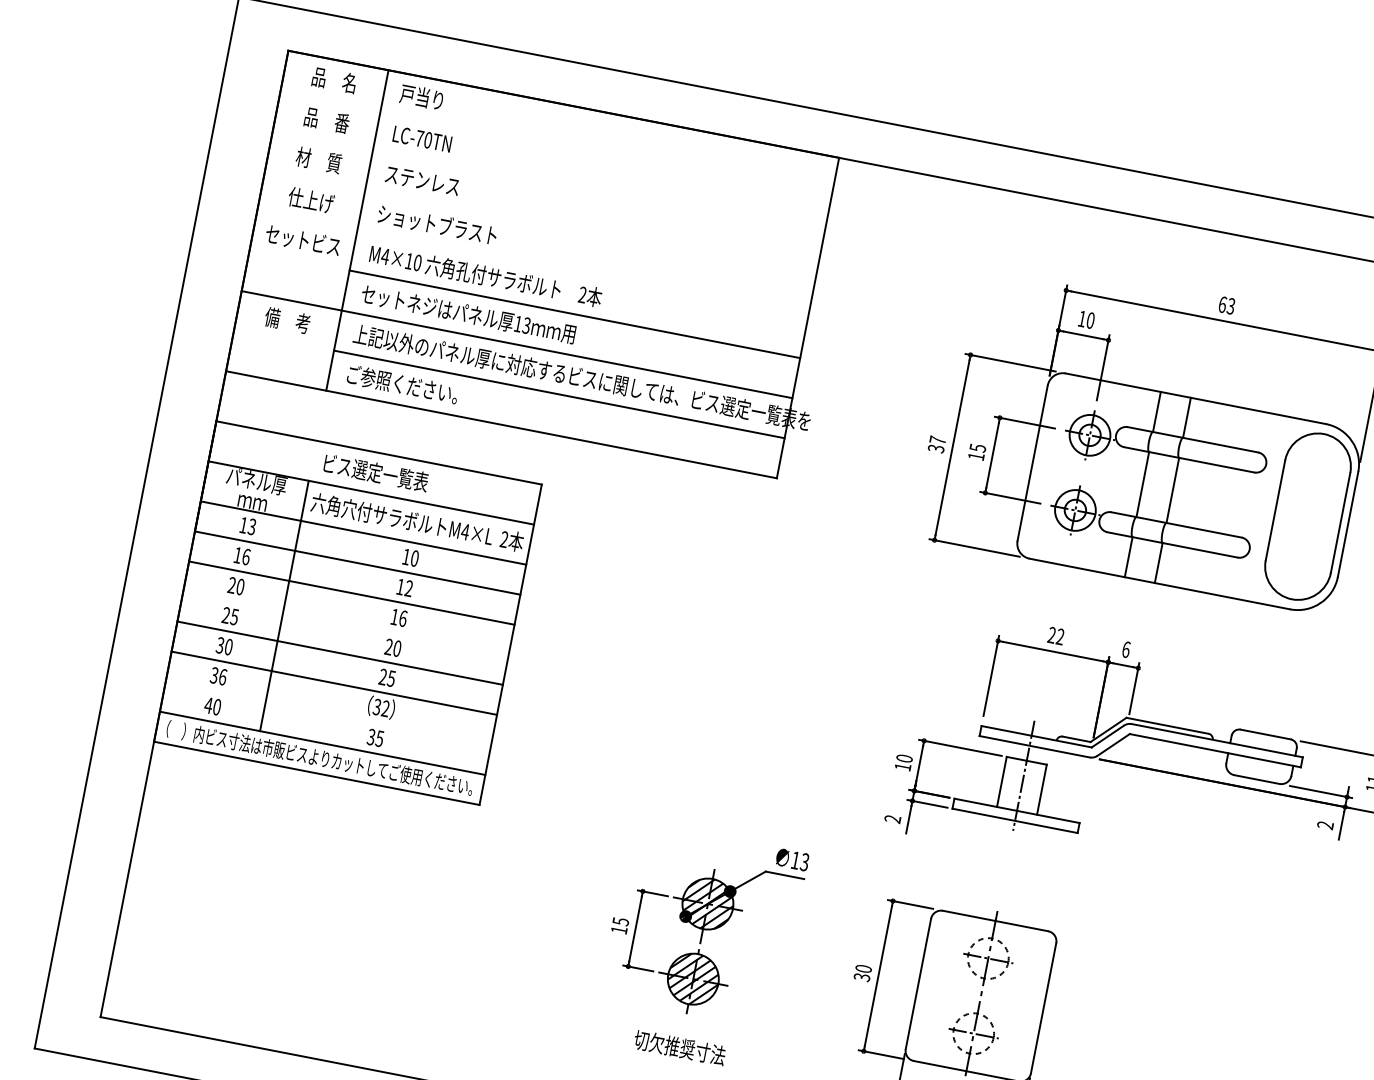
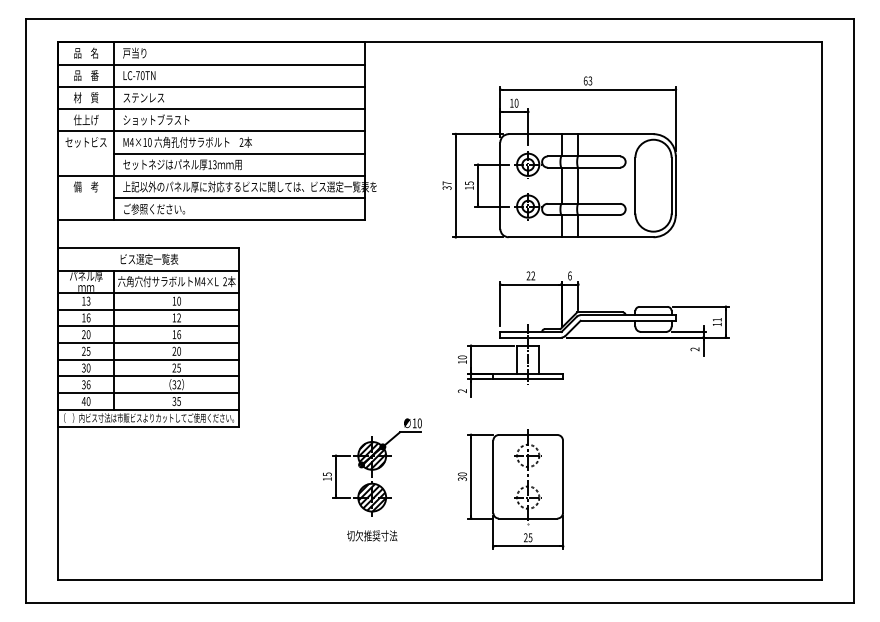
line: (555, 144) -> (211, 64), added
line: (548, 183) -> (211, 86), added
line: (540, 225) -> (211, 109), added
line: (532, 264) -> (211, 131), added
line: (345, 623) -> (148, 343), added
line: (327, 713) -> (148, 393), added
text: (804, 862) -> (419, 423), 13 -> 10

